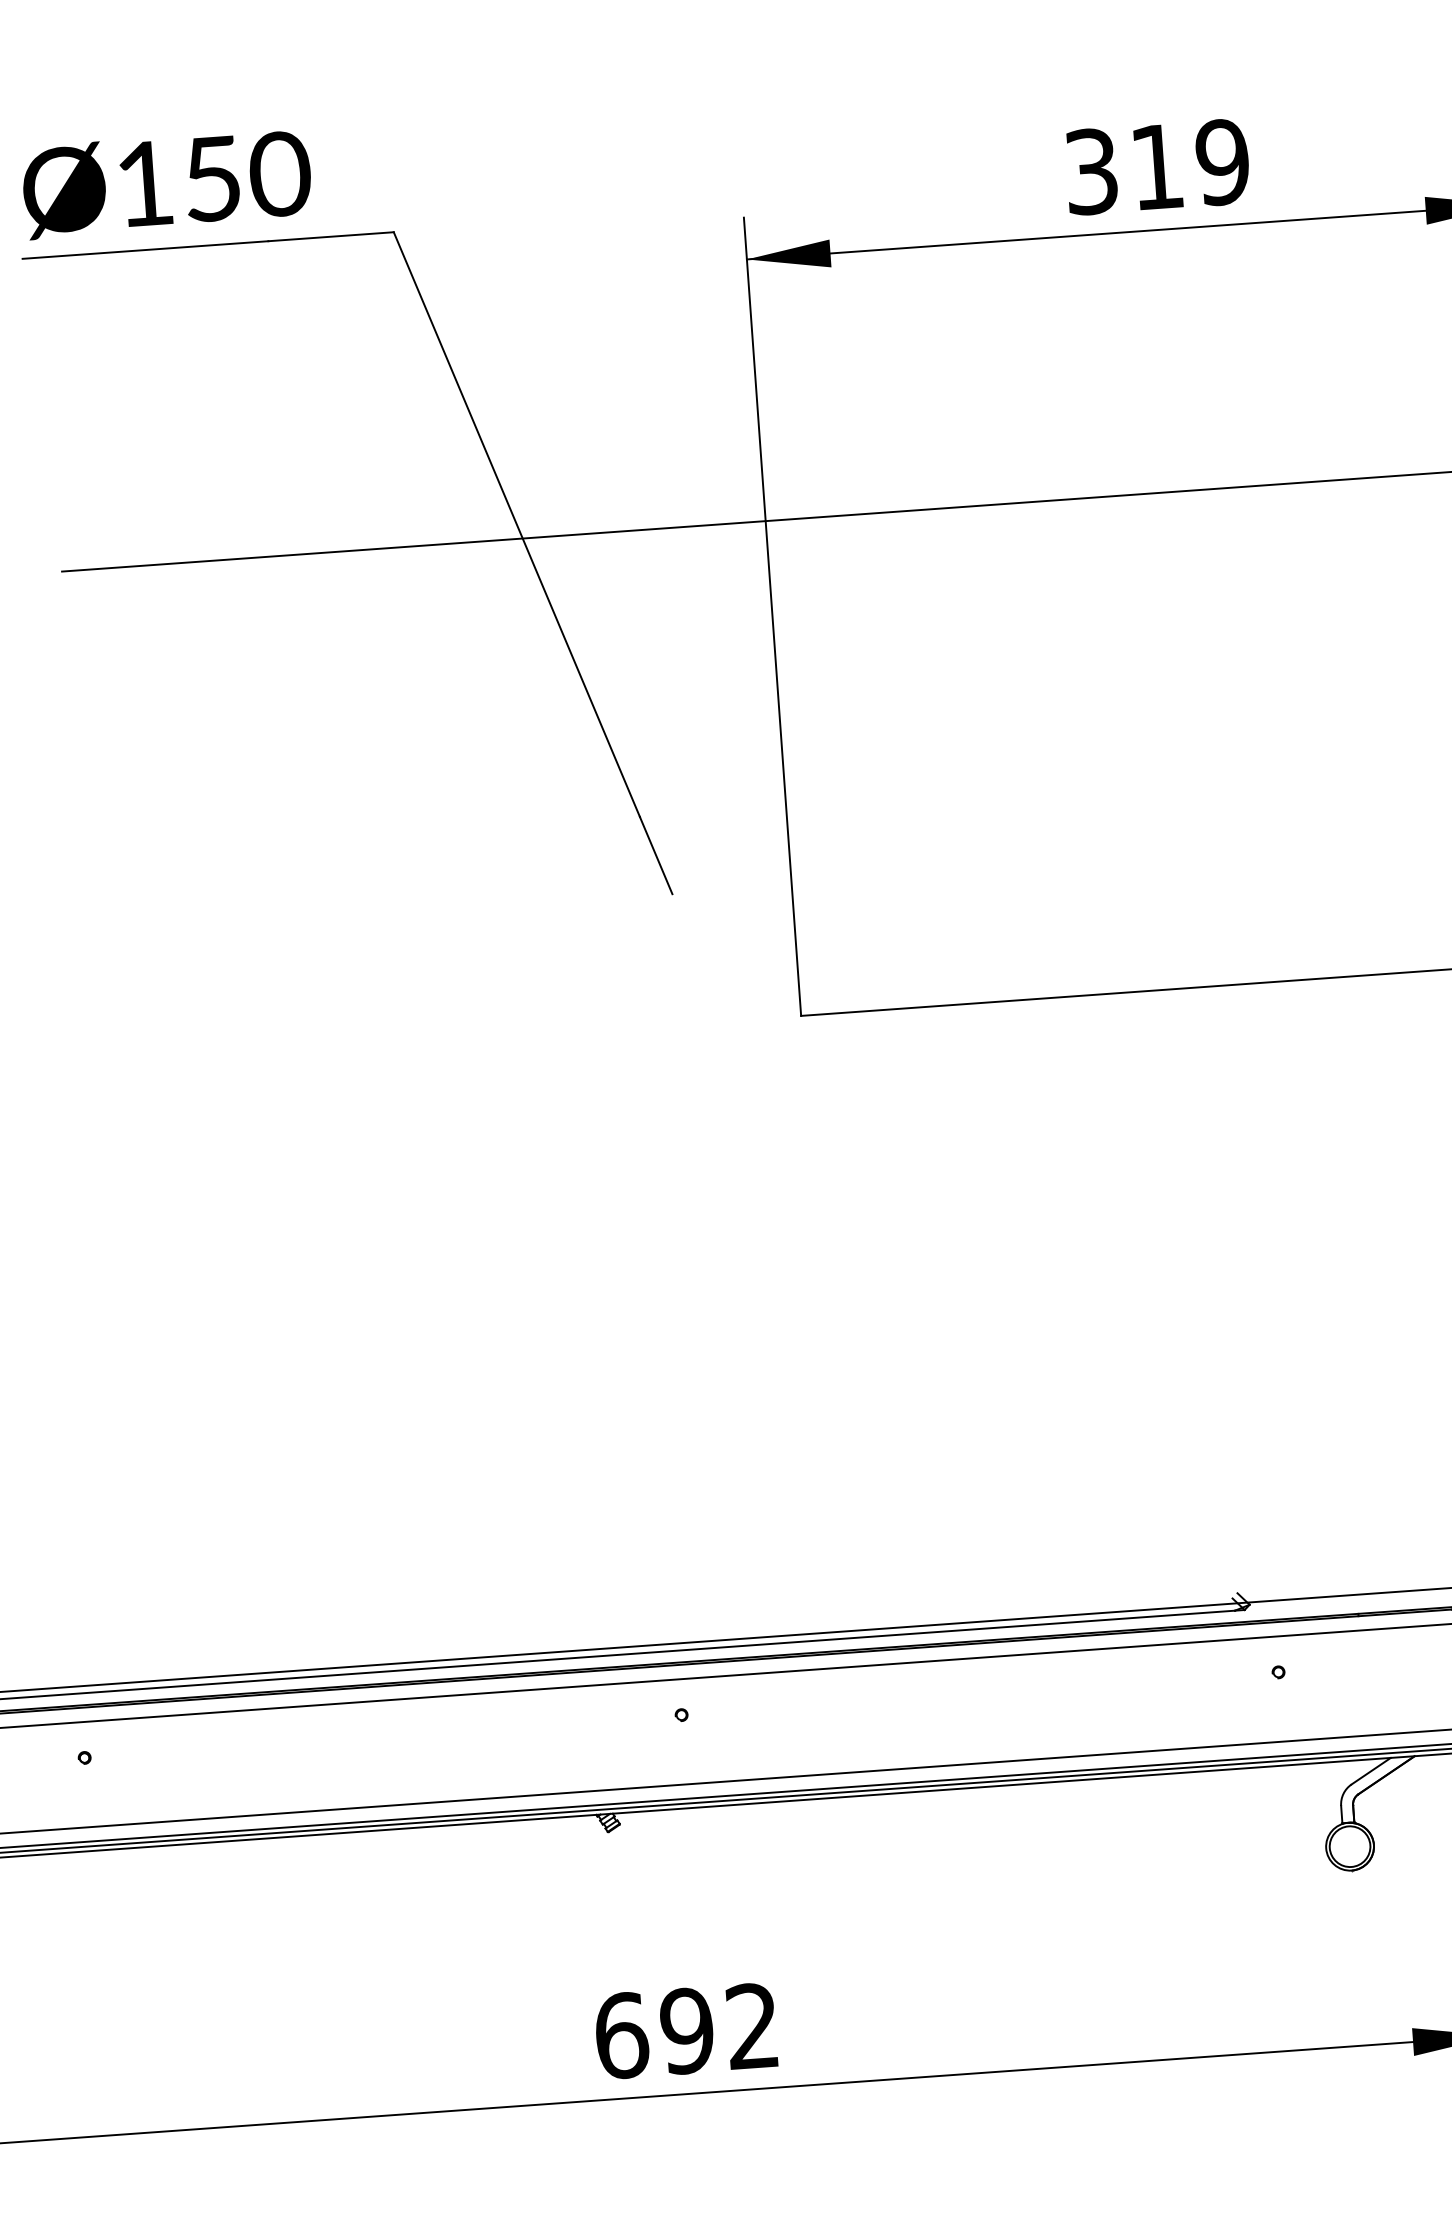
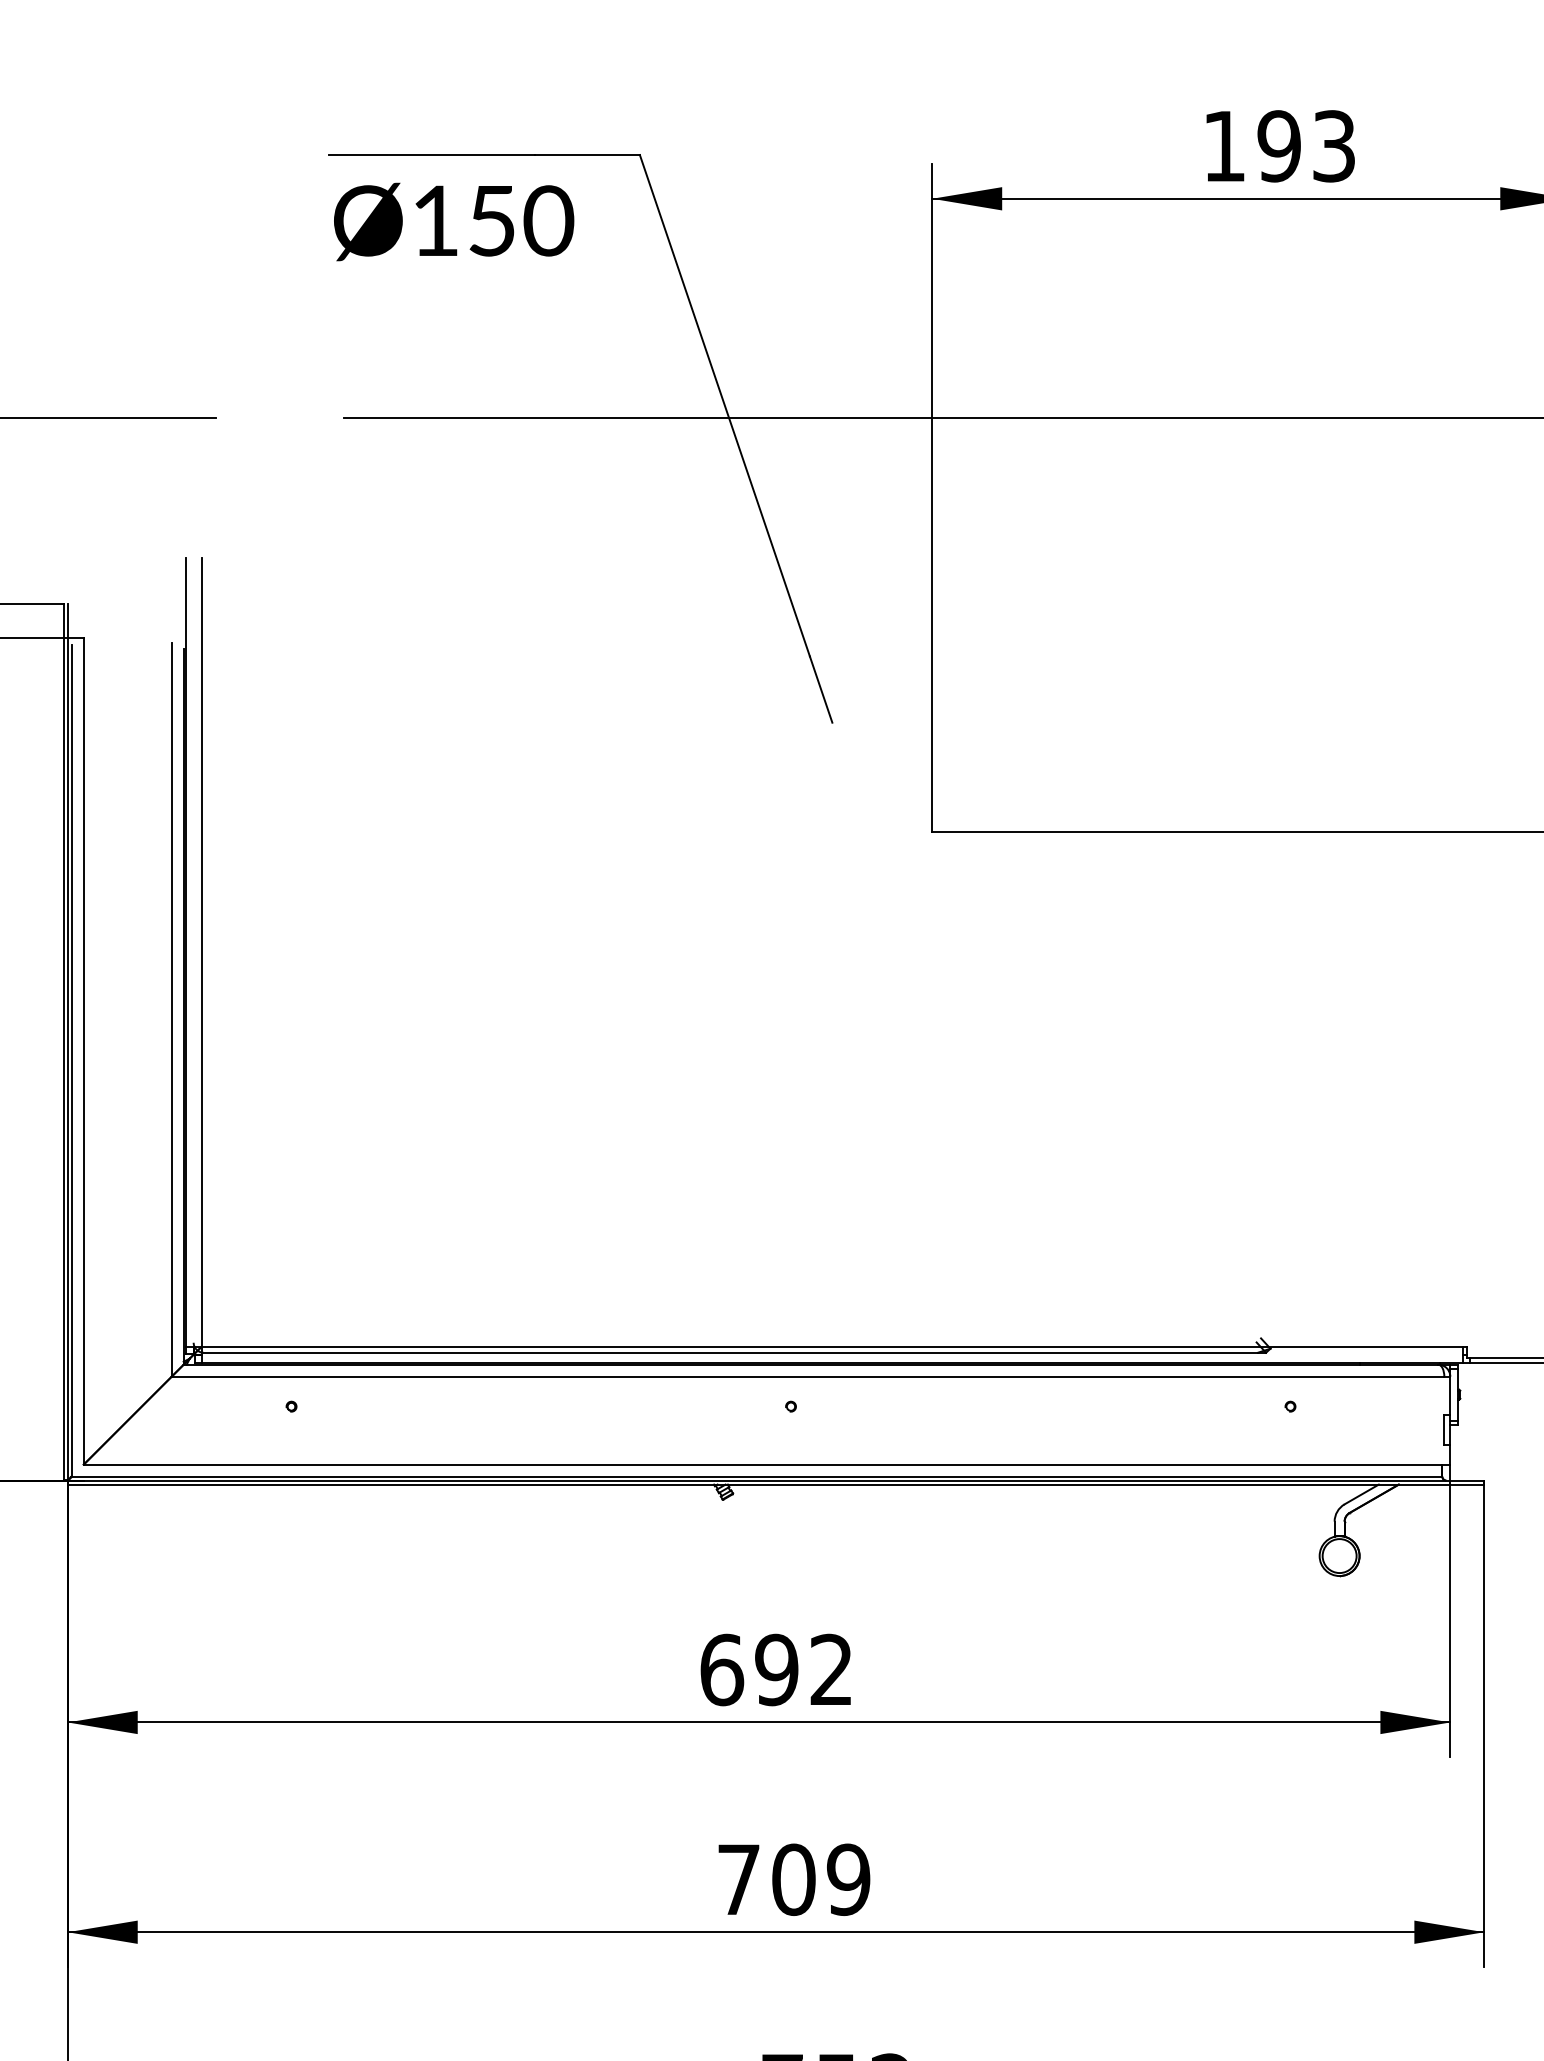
text: (1157, 167) -> (1279, 146), 319 -> 193
text: (167, 182) -> (454, 221), moved

